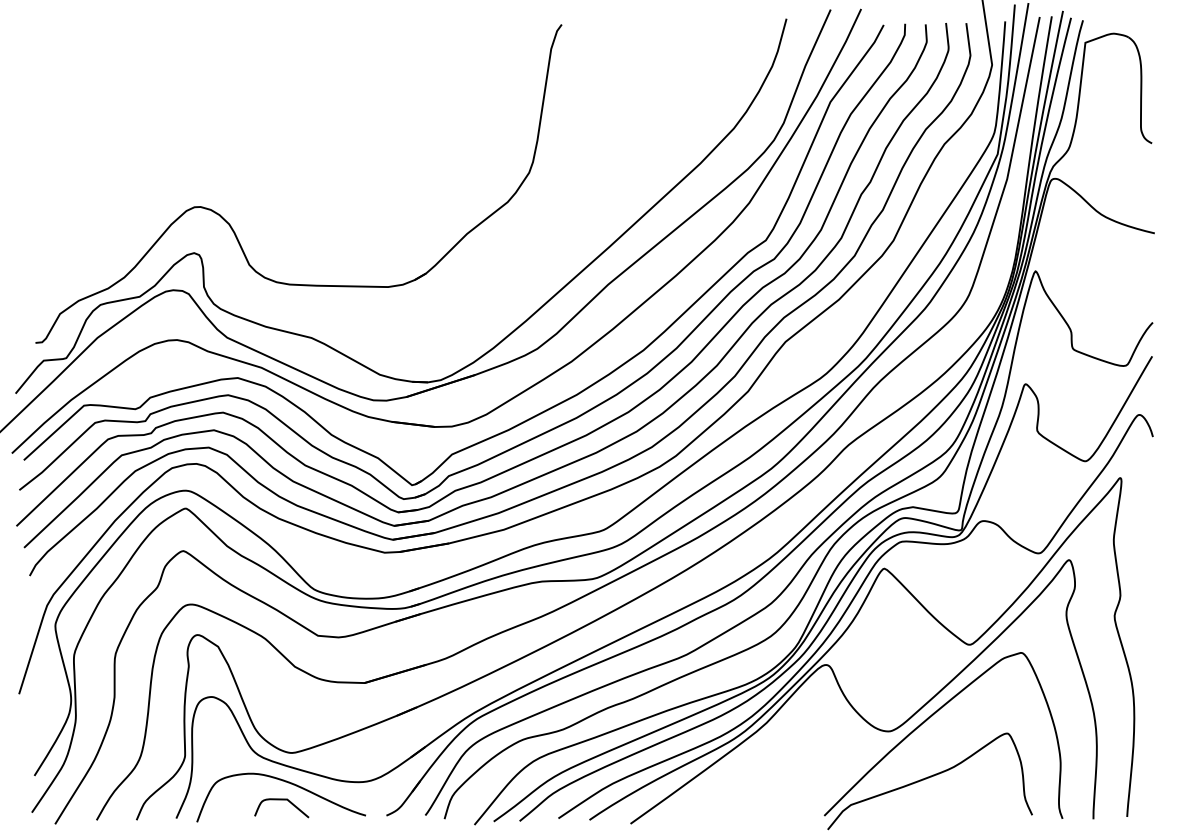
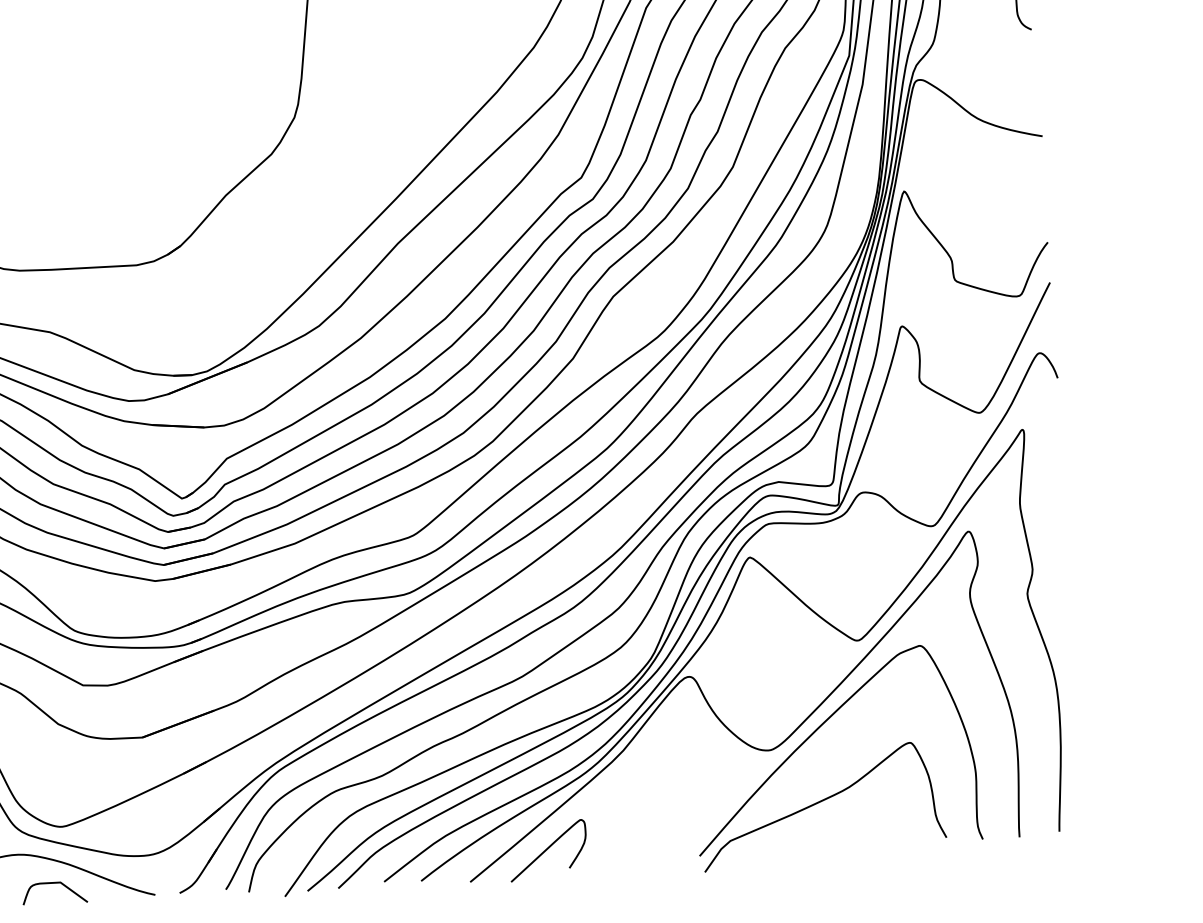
curve: (697, 801) -> (547, 849), added

